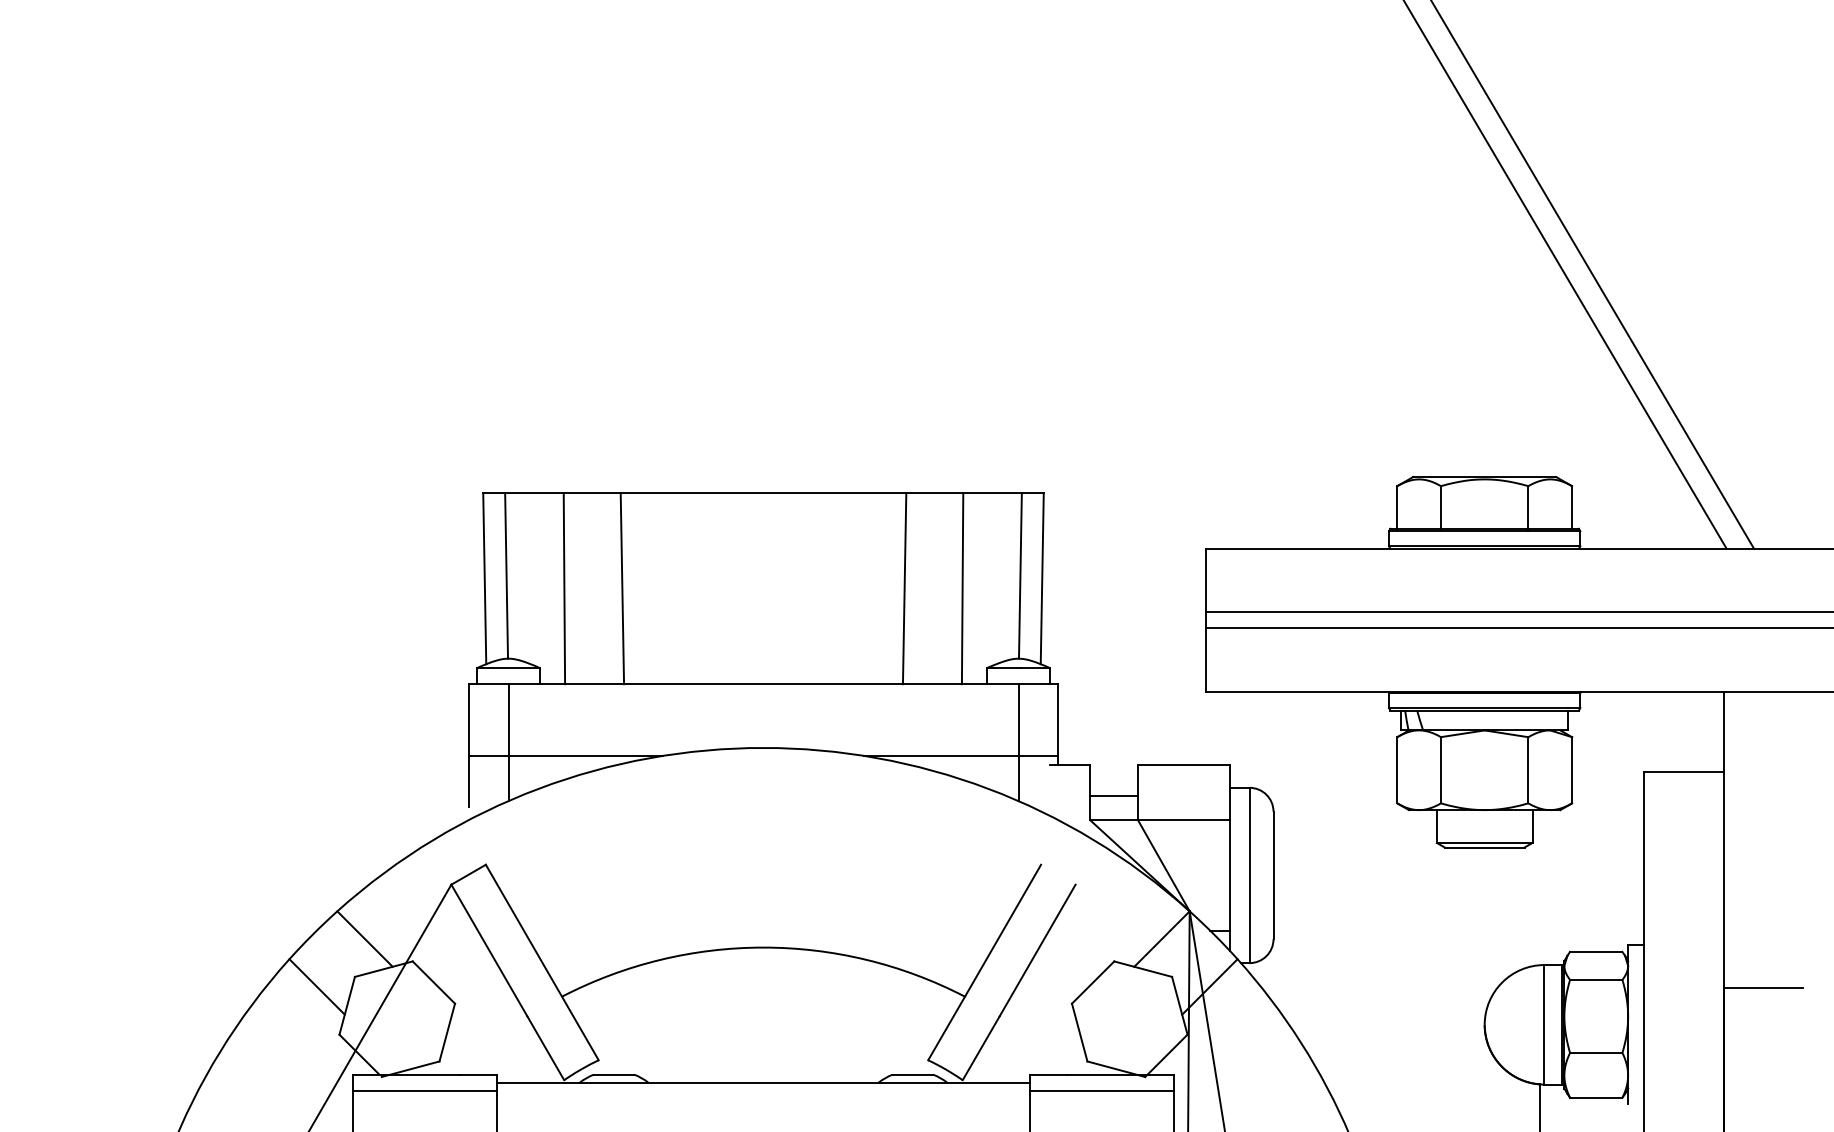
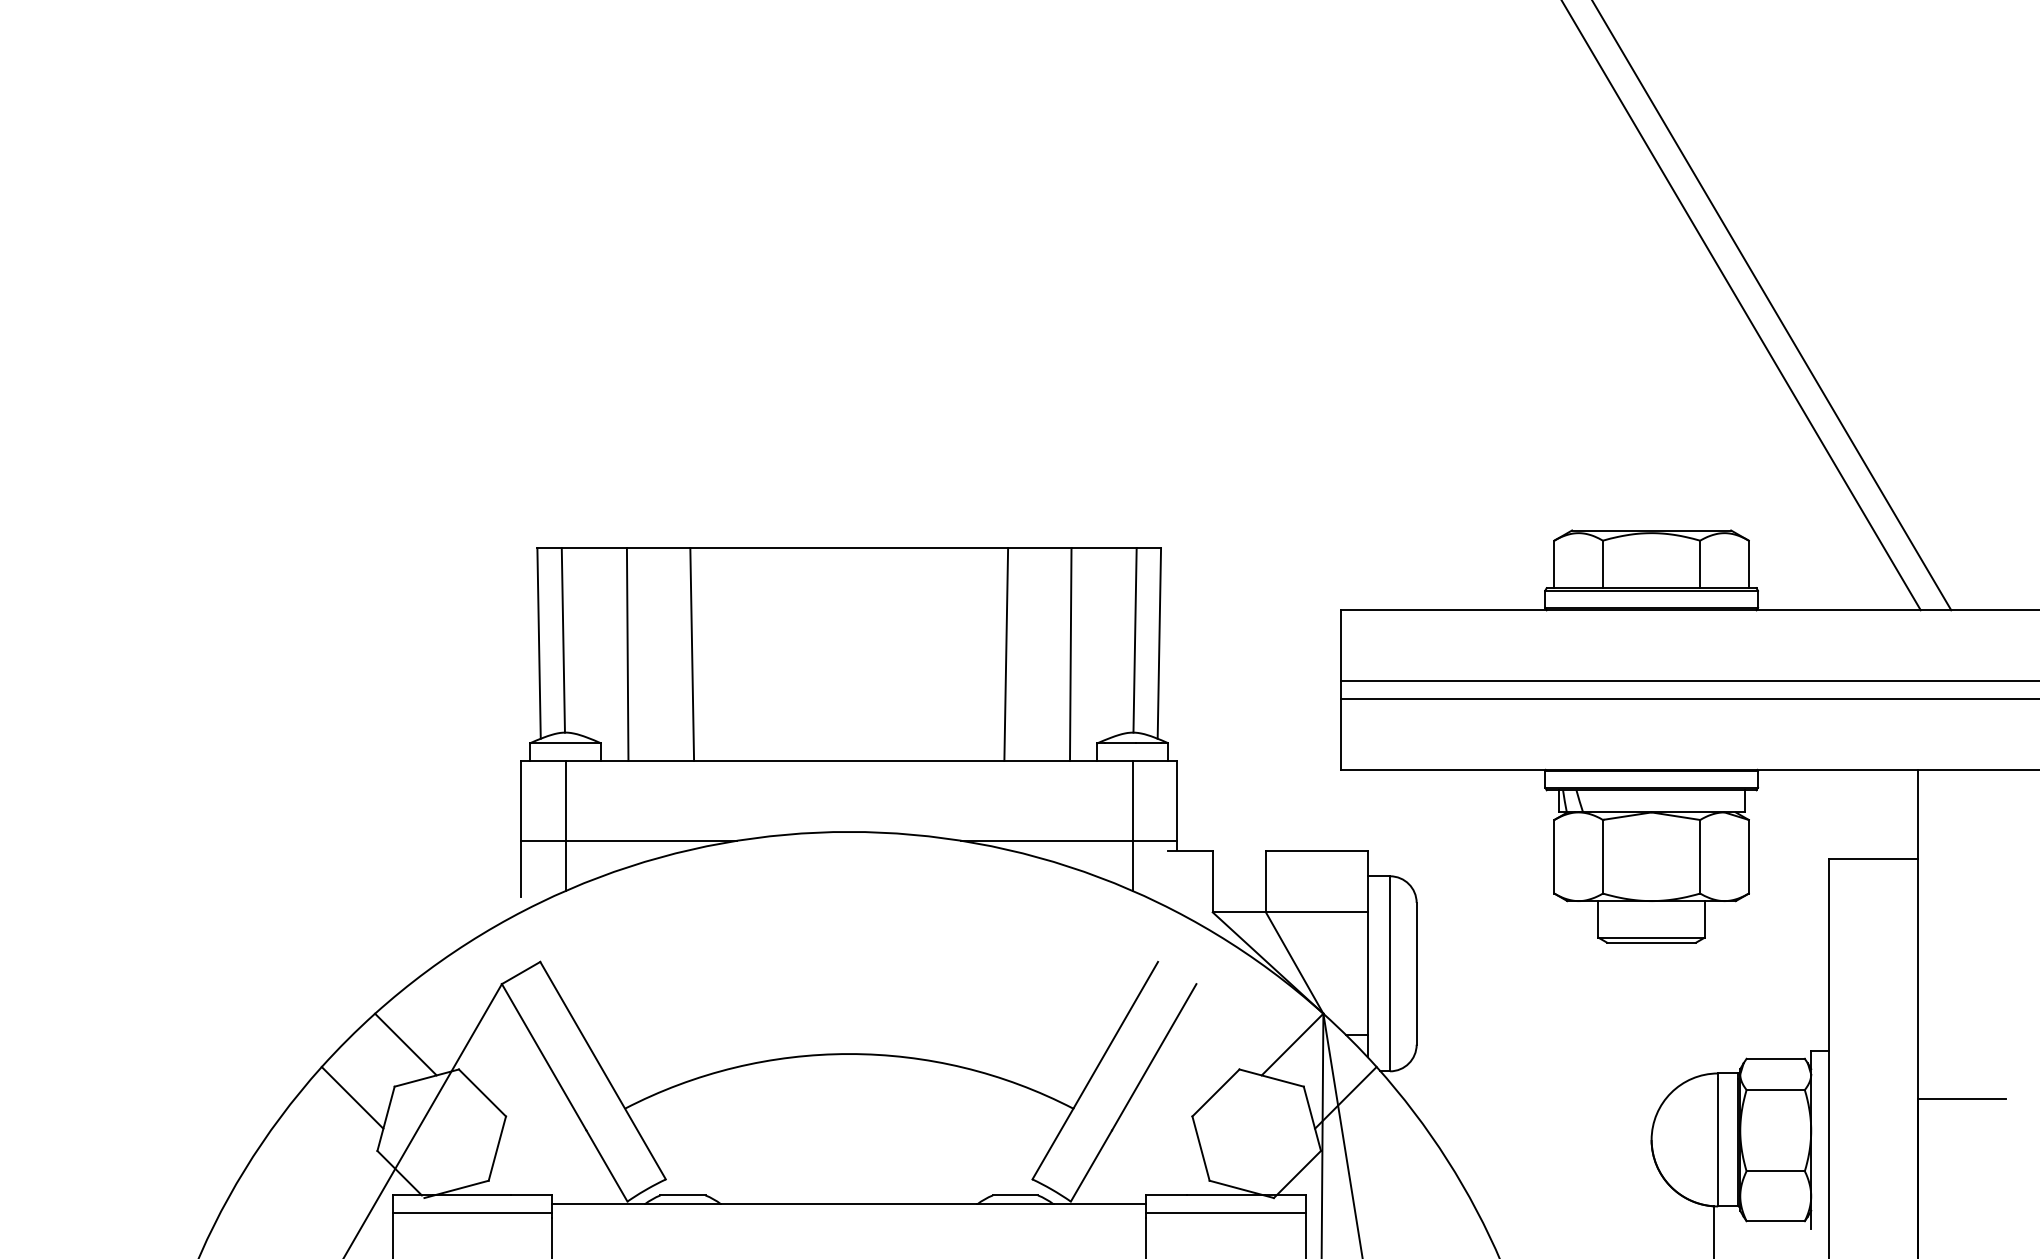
line: (1113, 796) -> (1238, 885), removed

